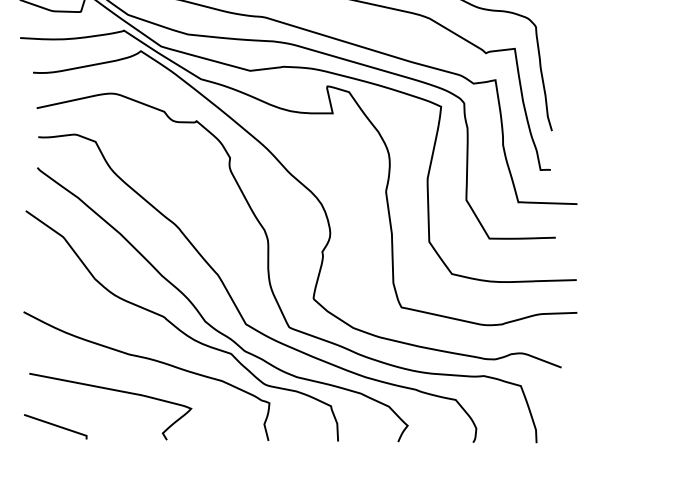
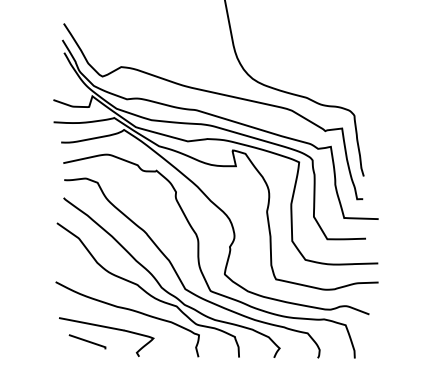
line: (55, 425) -> (87, 341), moved

